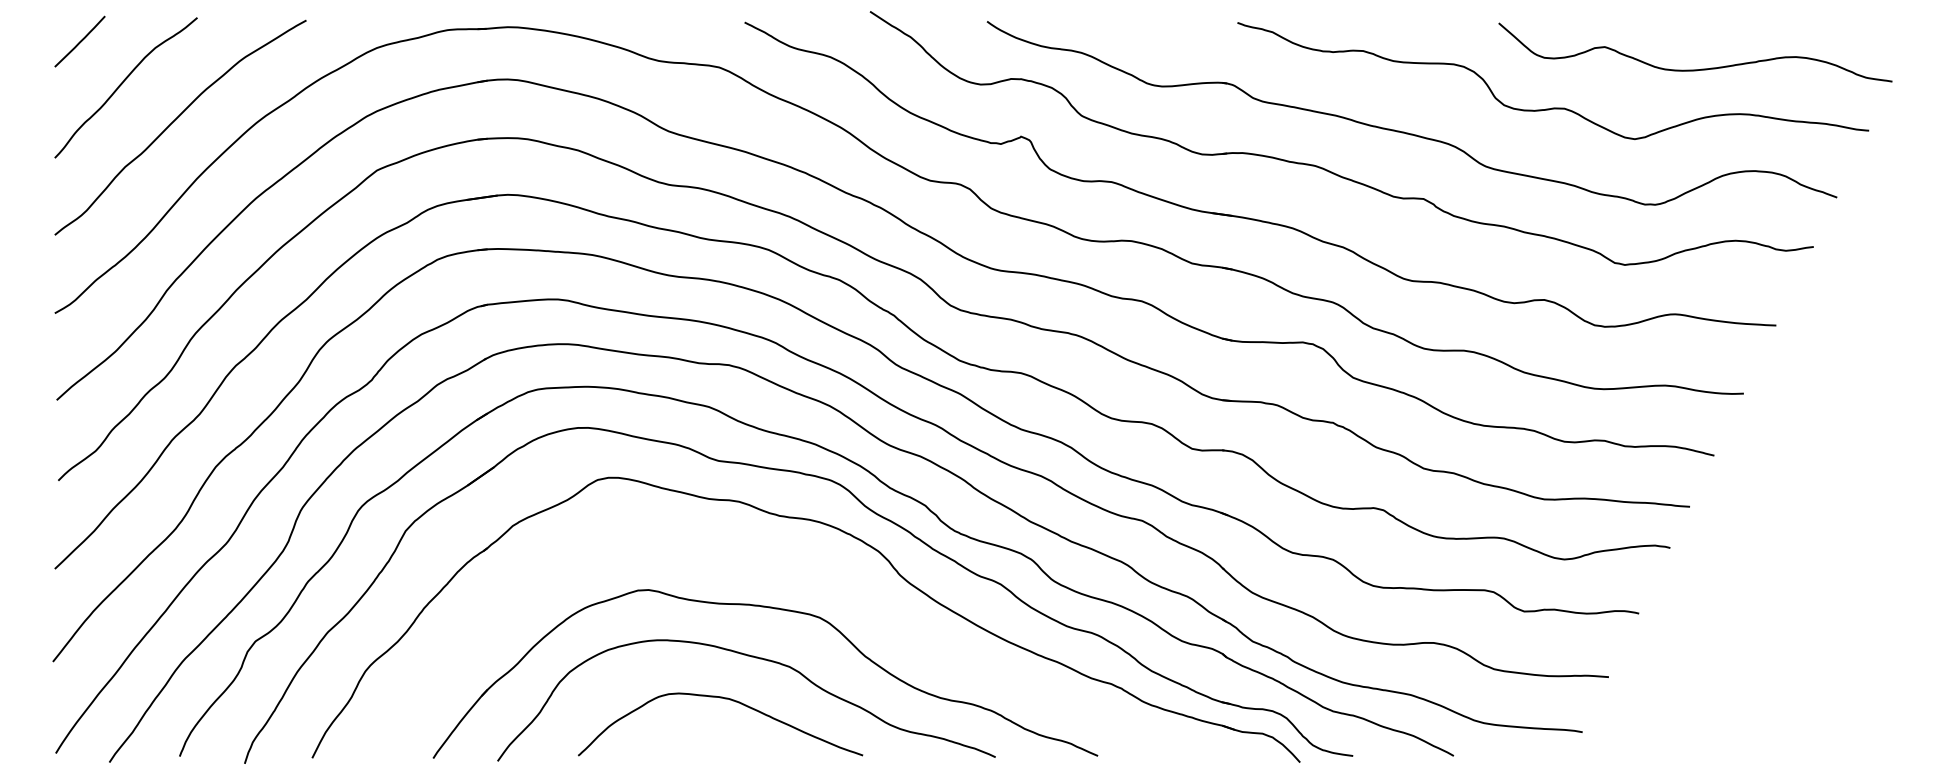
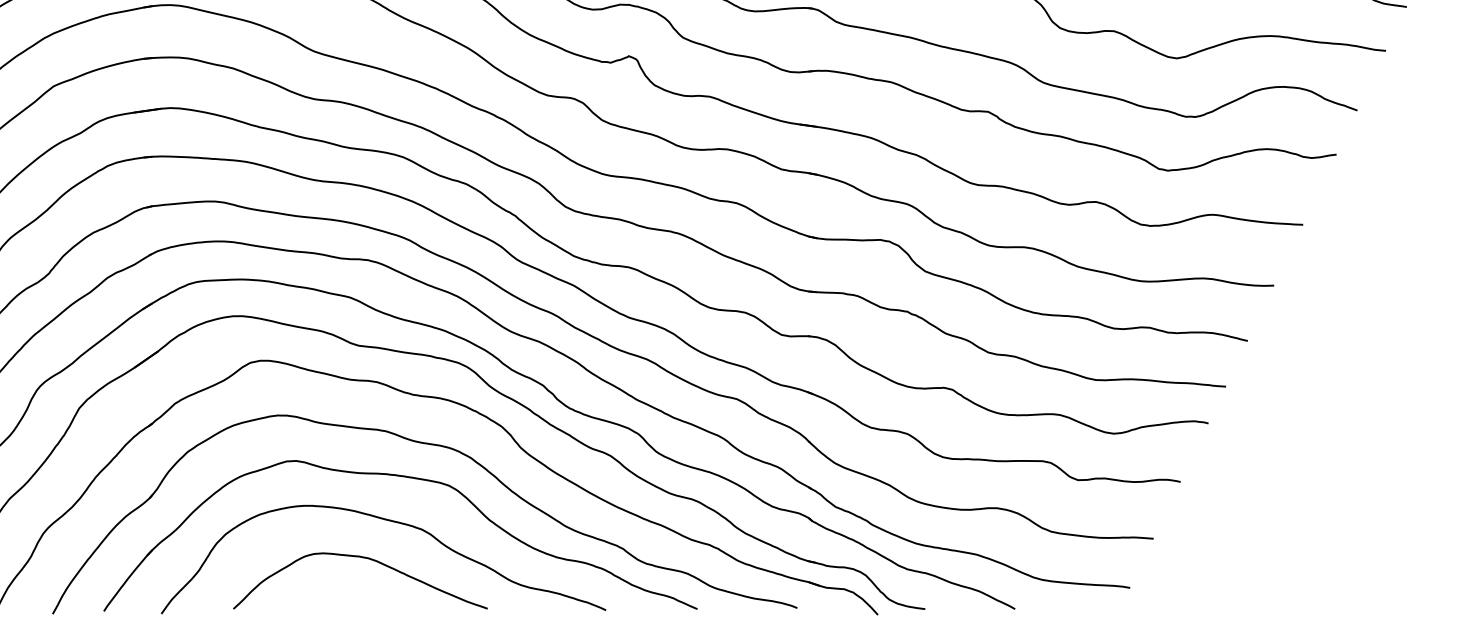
part: (805, 573) -> (436, 446), added

